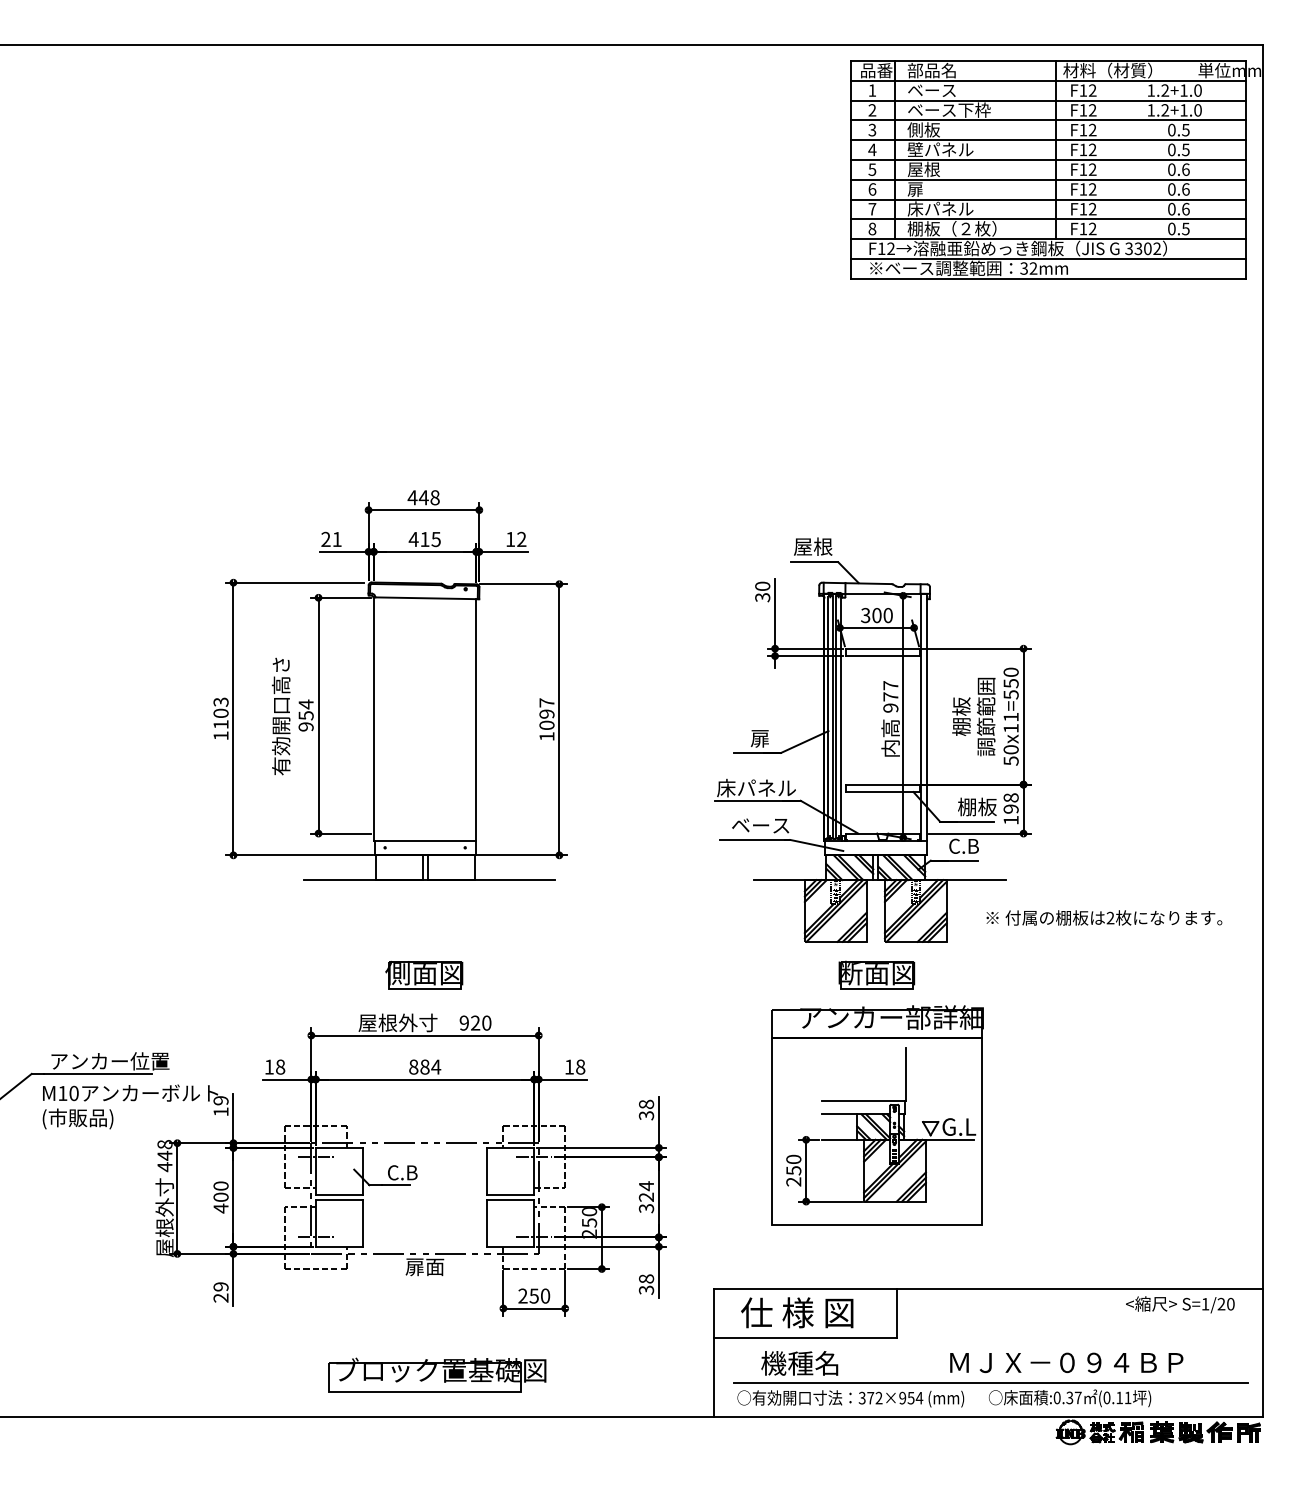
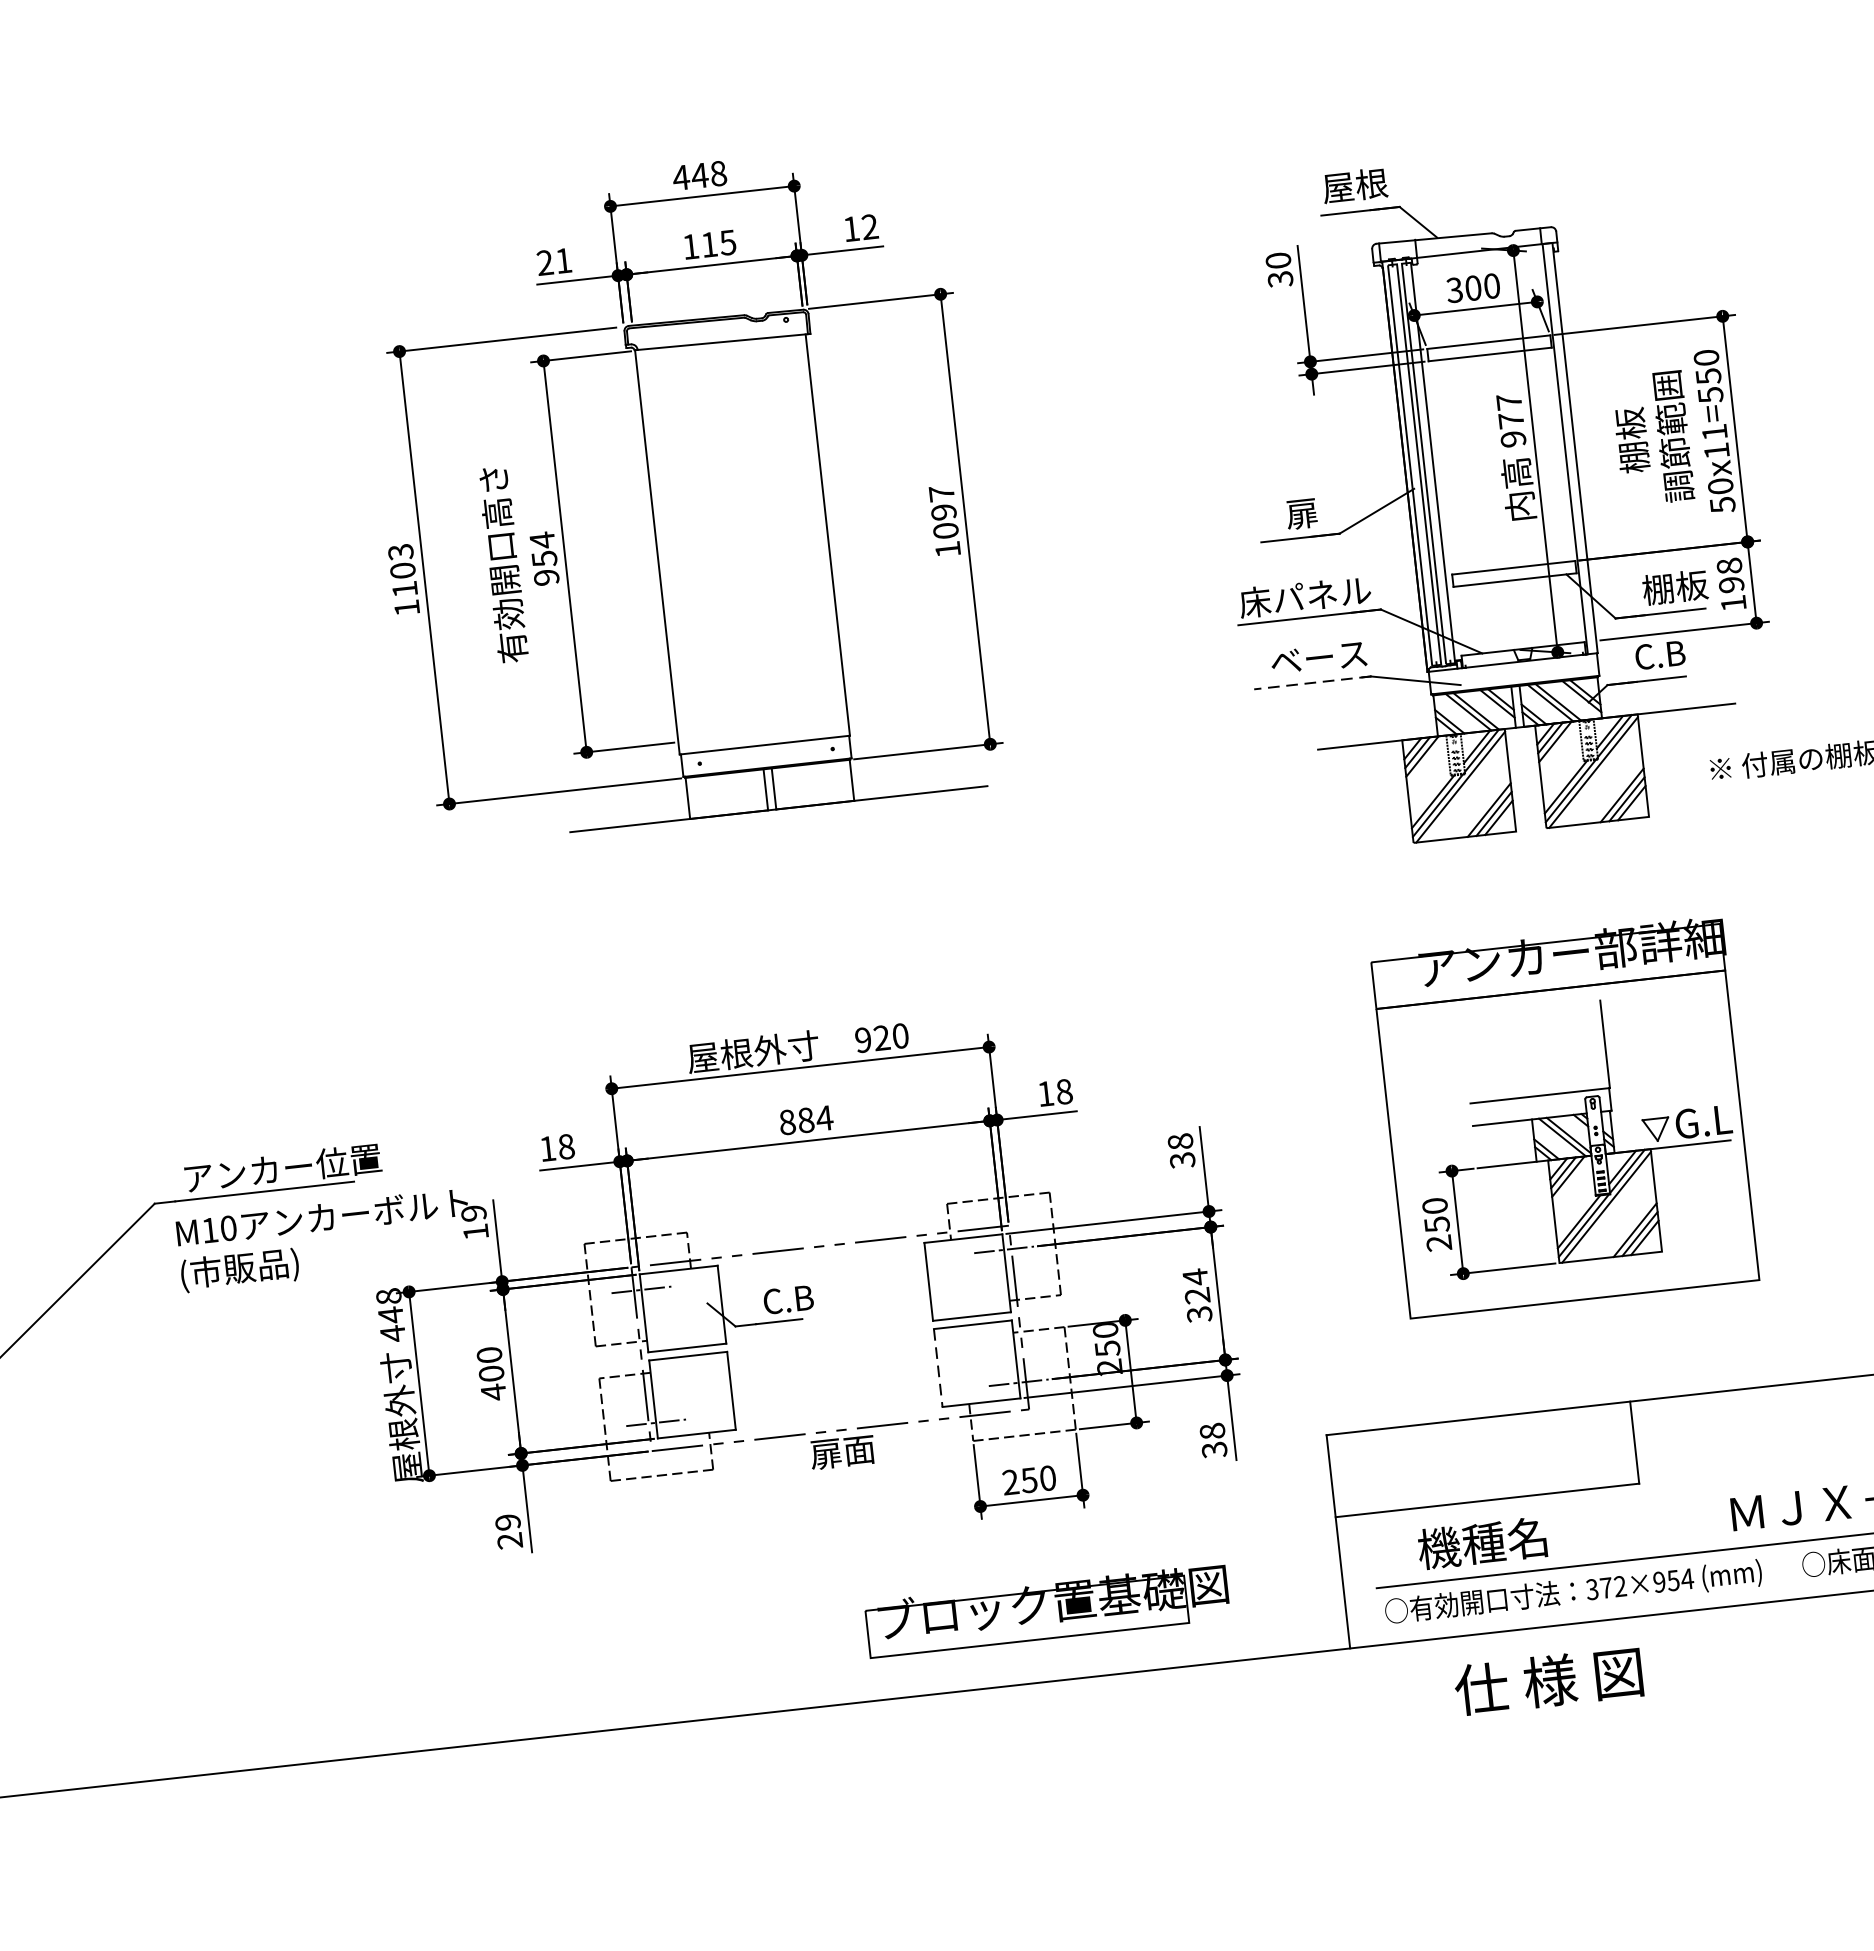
text: (413, 539) -> (690, 246), 415 -> 115
line: (754, 839) -> (1311, 682), solid -> dashed
part: (876, 974) -> (1538, 883), removed
part: (424, 975) -> (788, 968), removed
line: (487, 1223) -> (938, 1368), solid -> dashed
text: (797, 1312) -> (1549, 1680), moved
part: (437, 1374) -> (1047, 1609), moved

